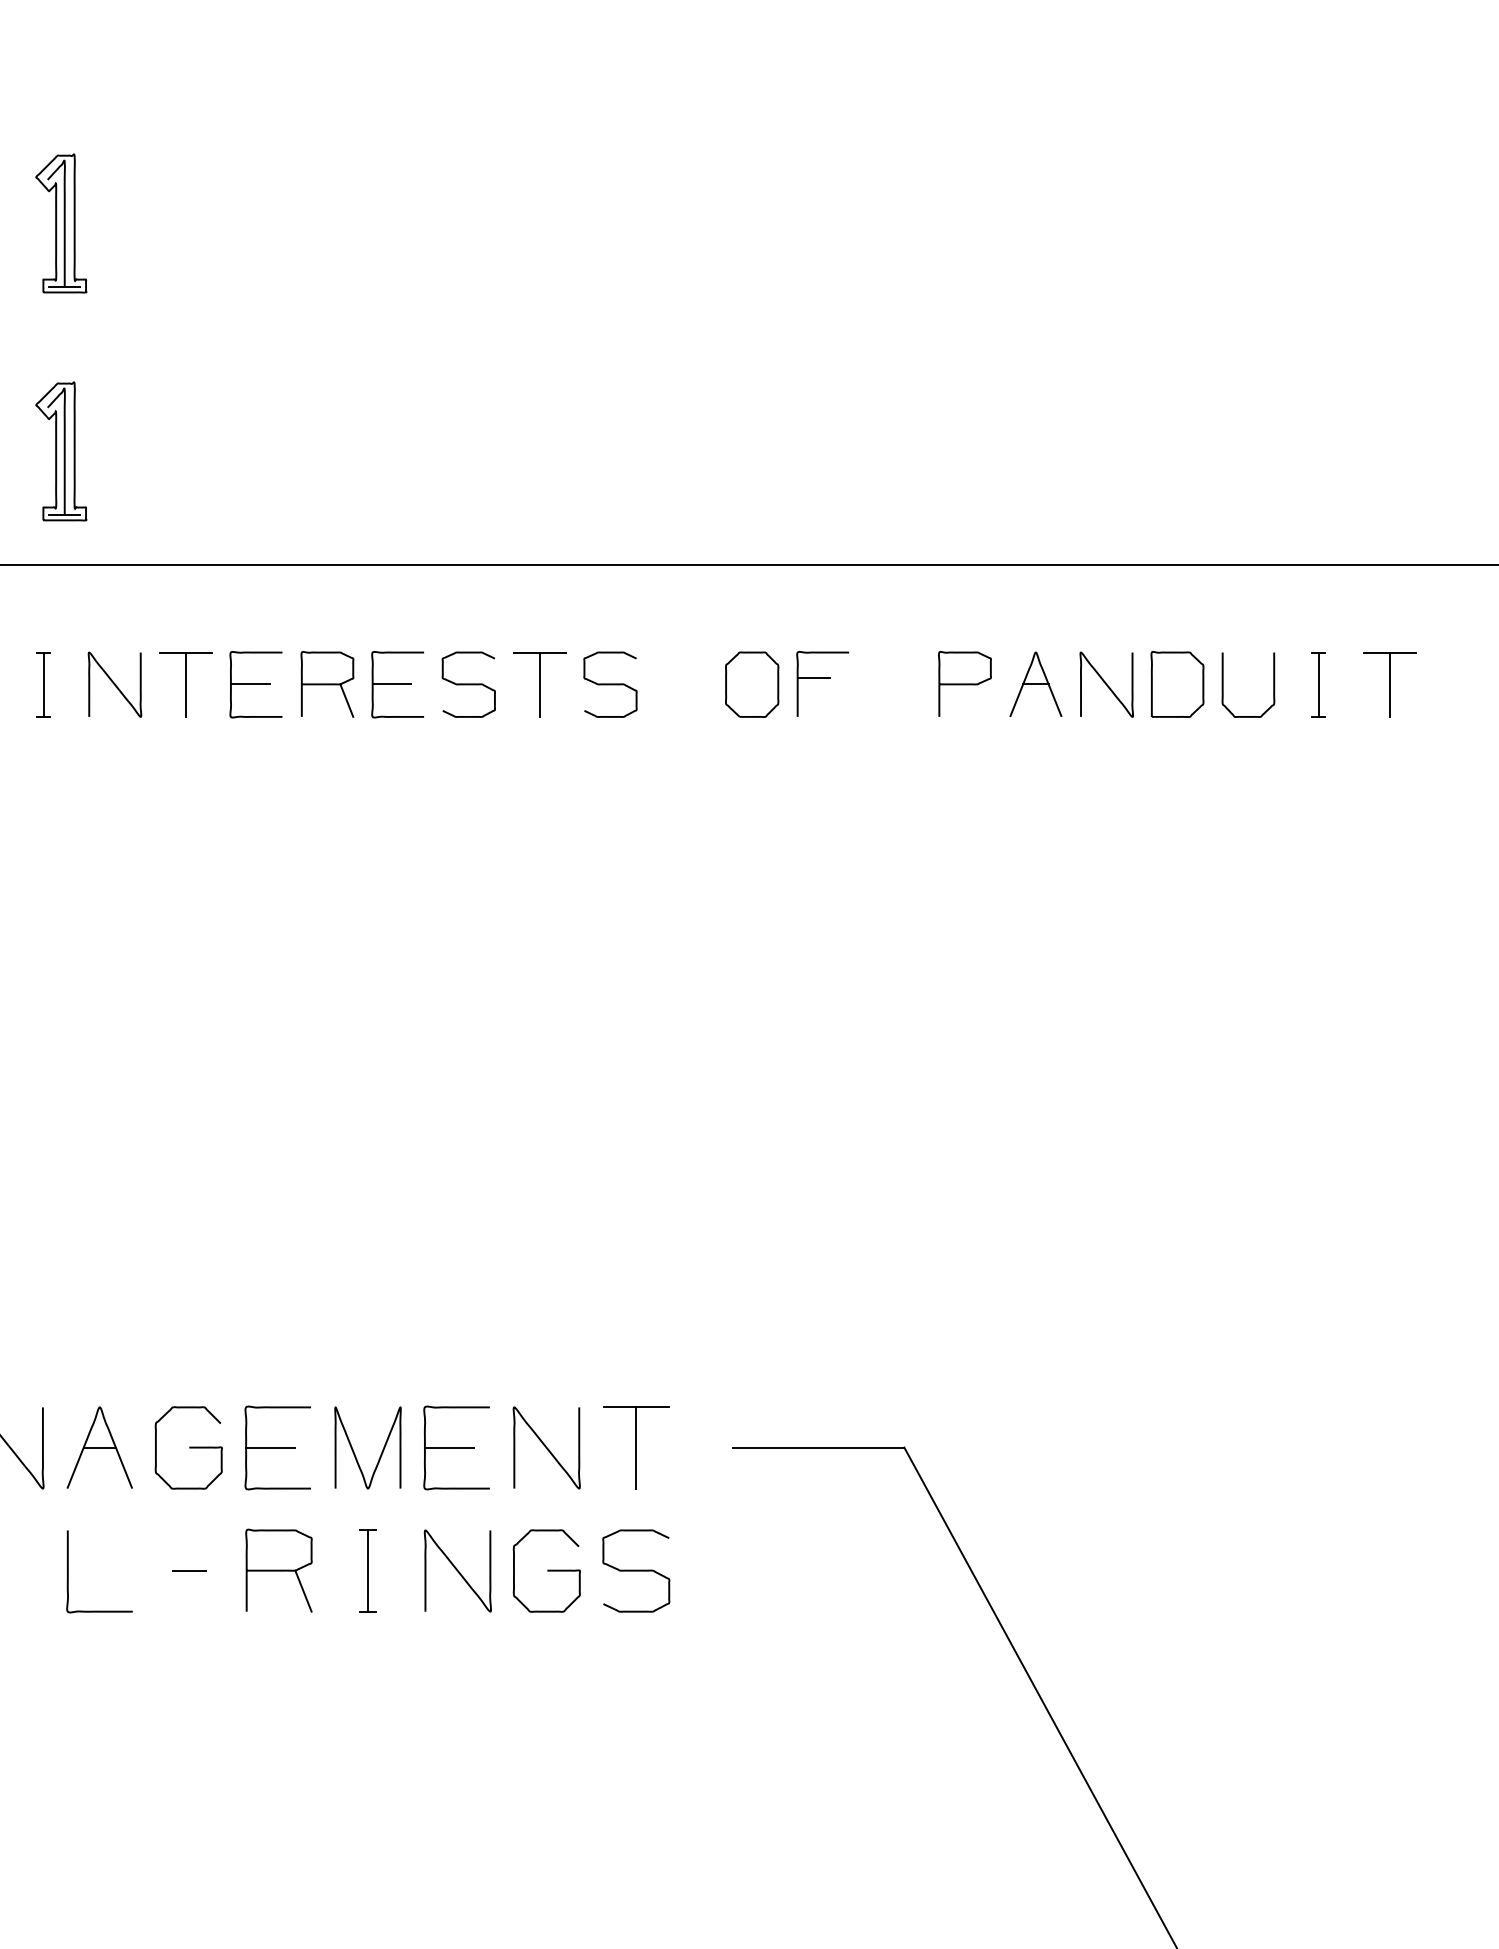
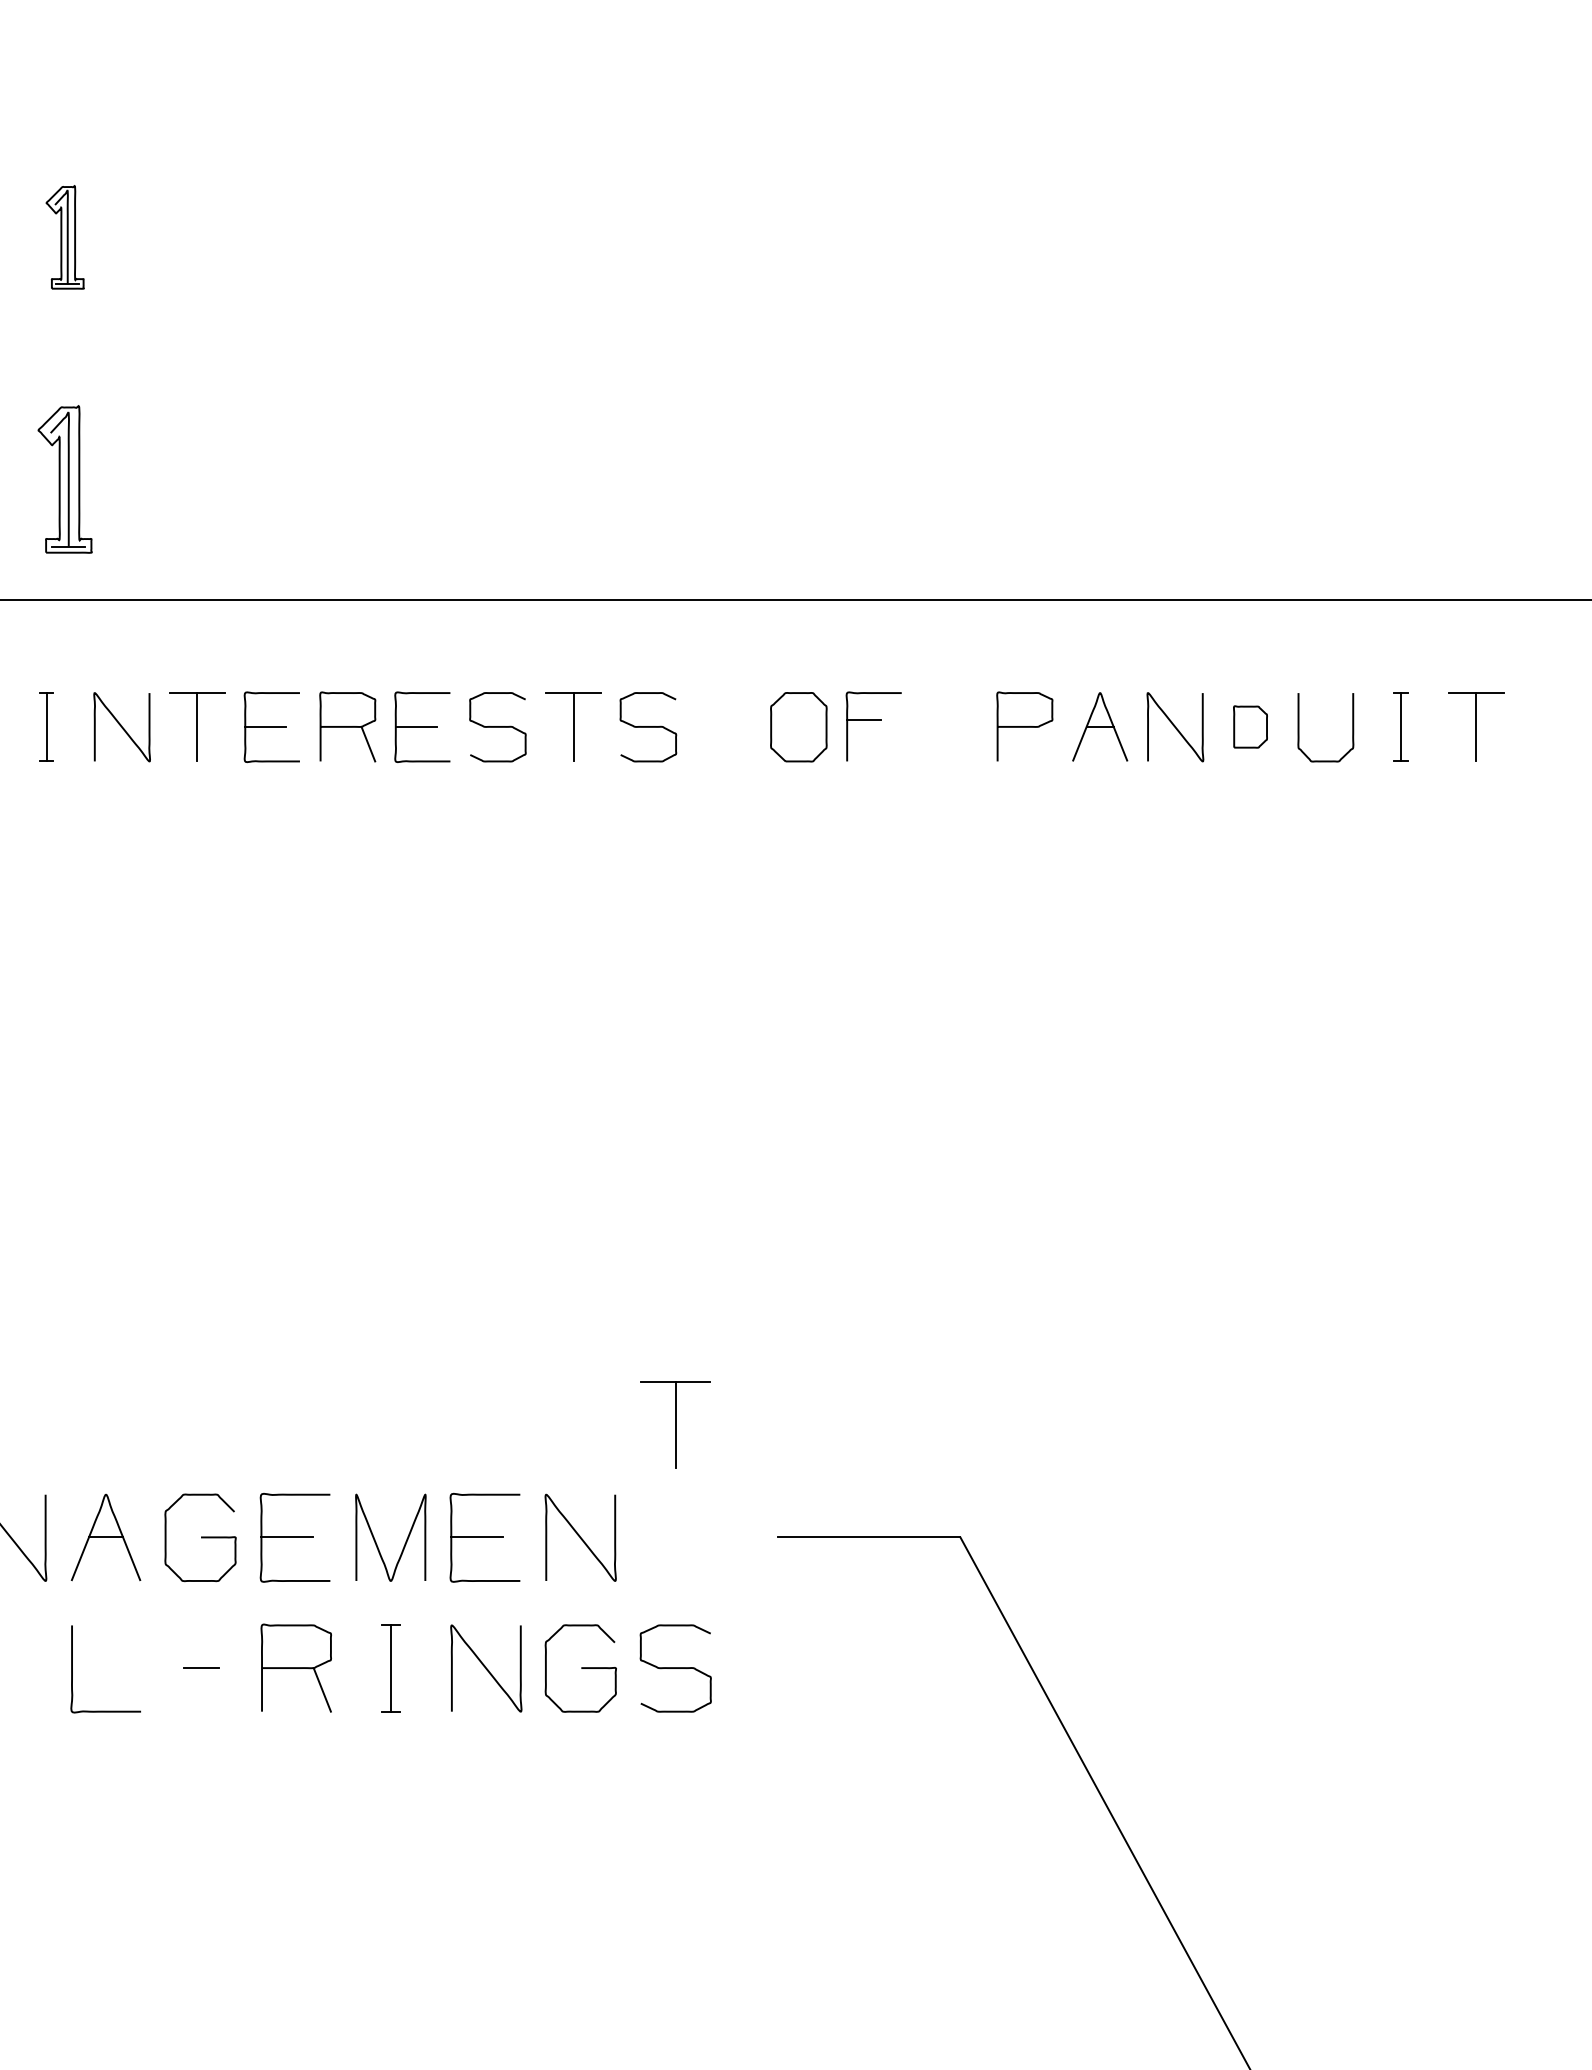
part: (61, 223) -> (65, 237), size x0.7
part: (1177, 684) -> (1250, 727), size x0.6
part: (636, 1447) -> (675, 1424), moved

